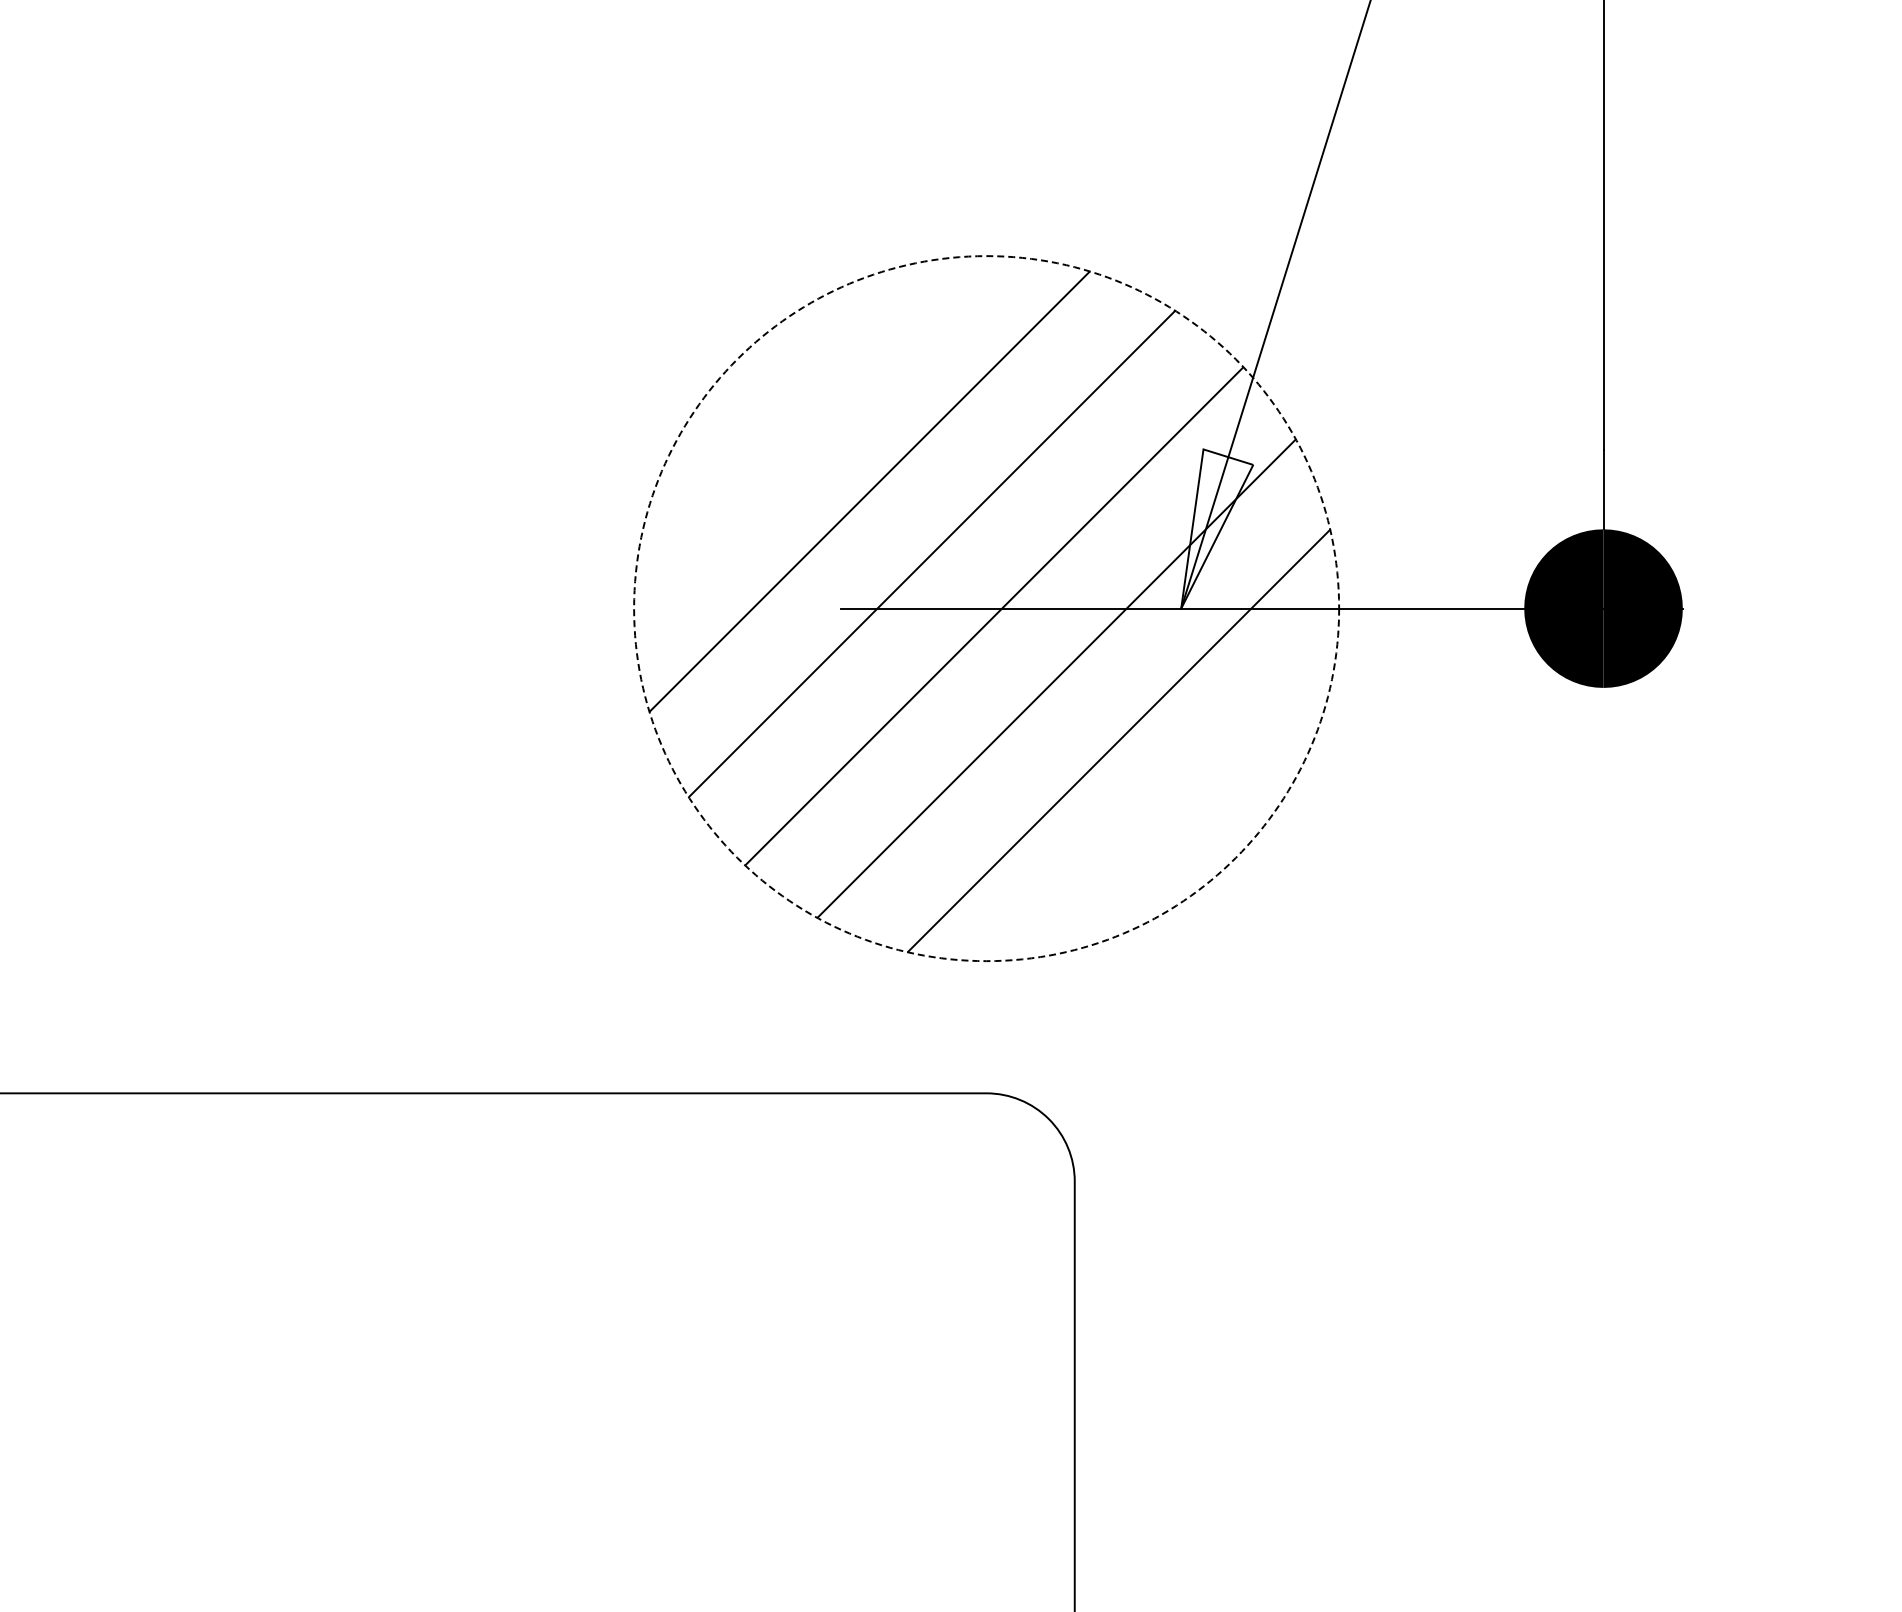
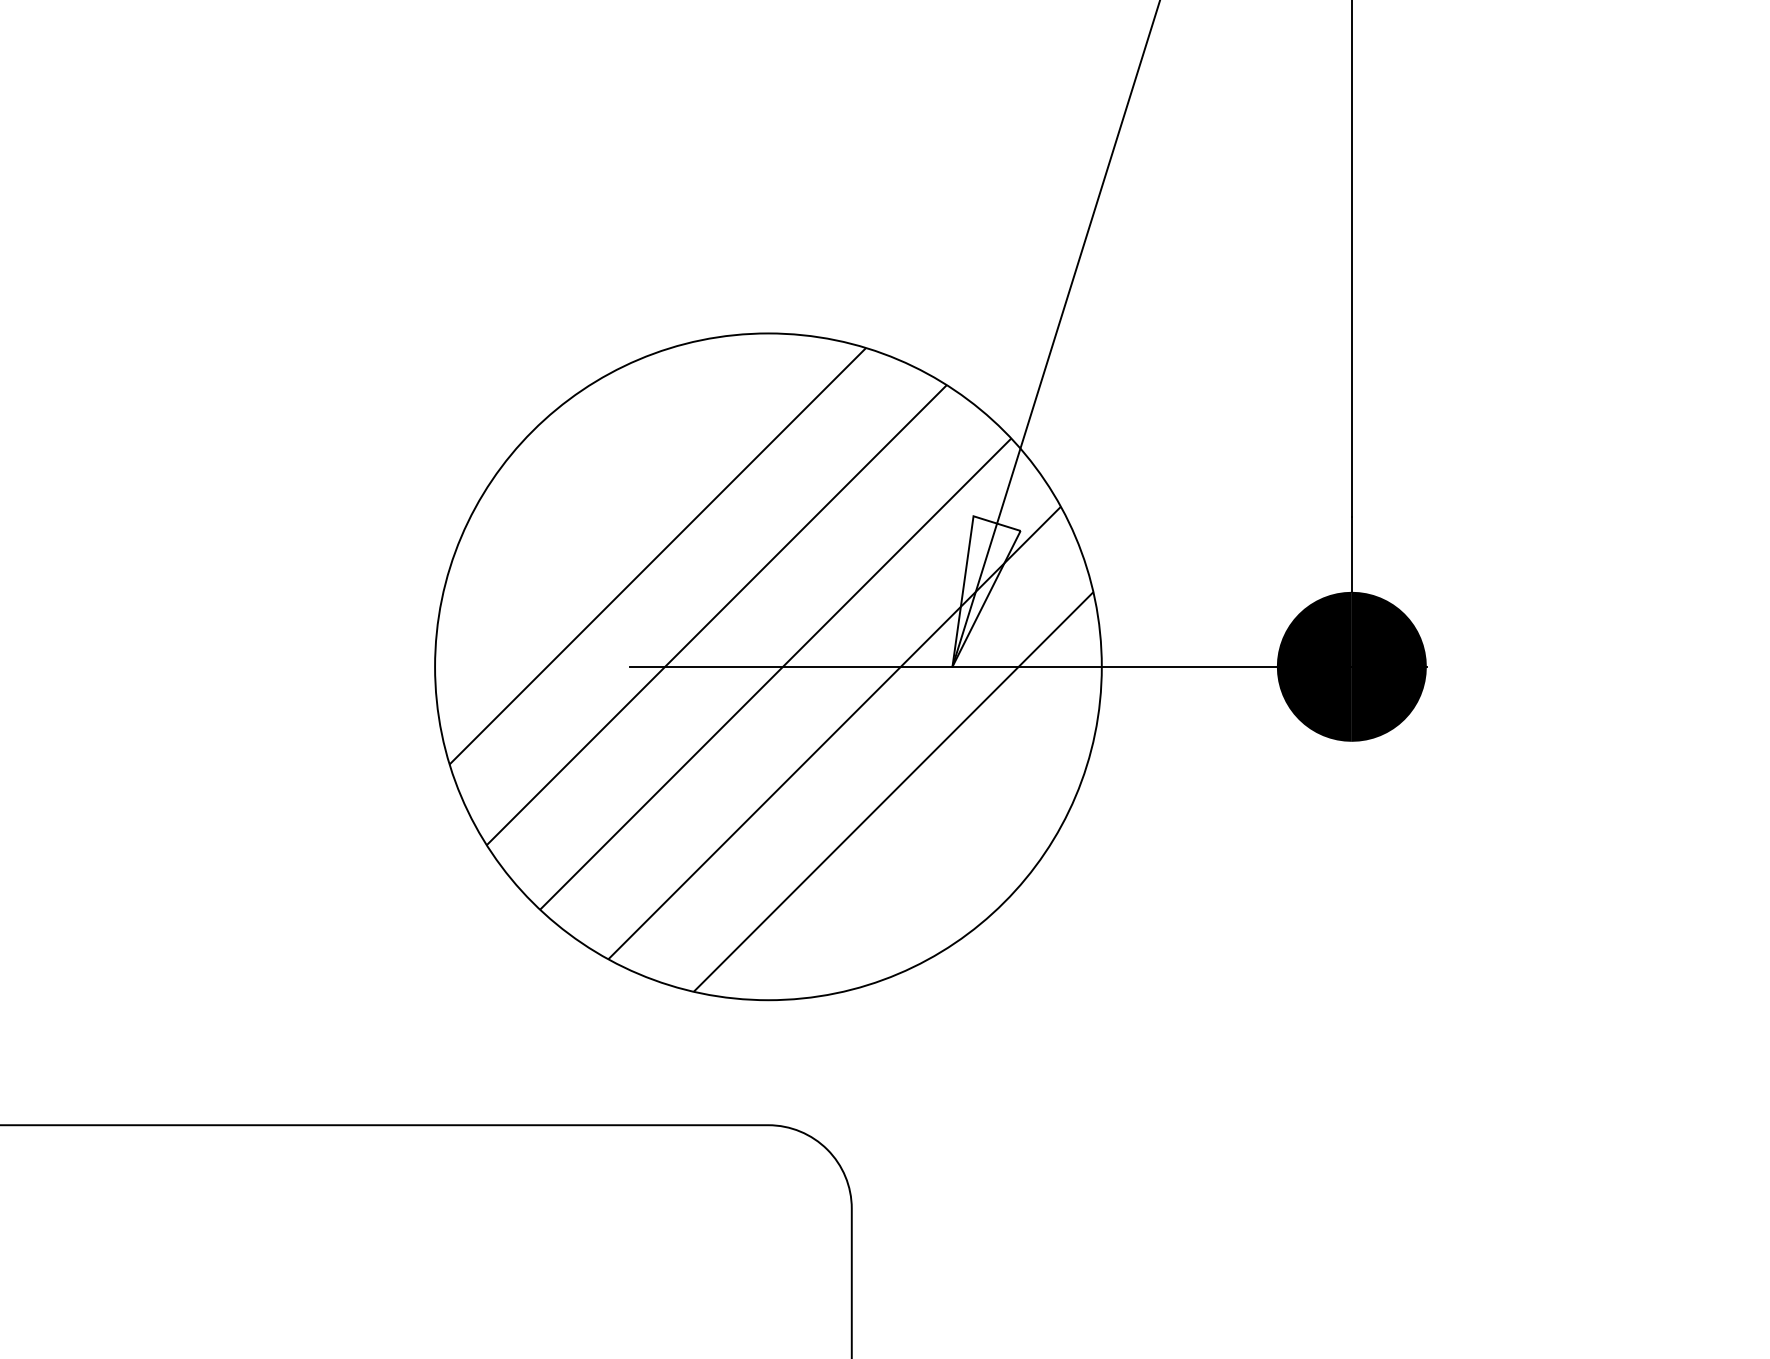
circle: (986, 608) -> (768, 666), dashed -> solid

